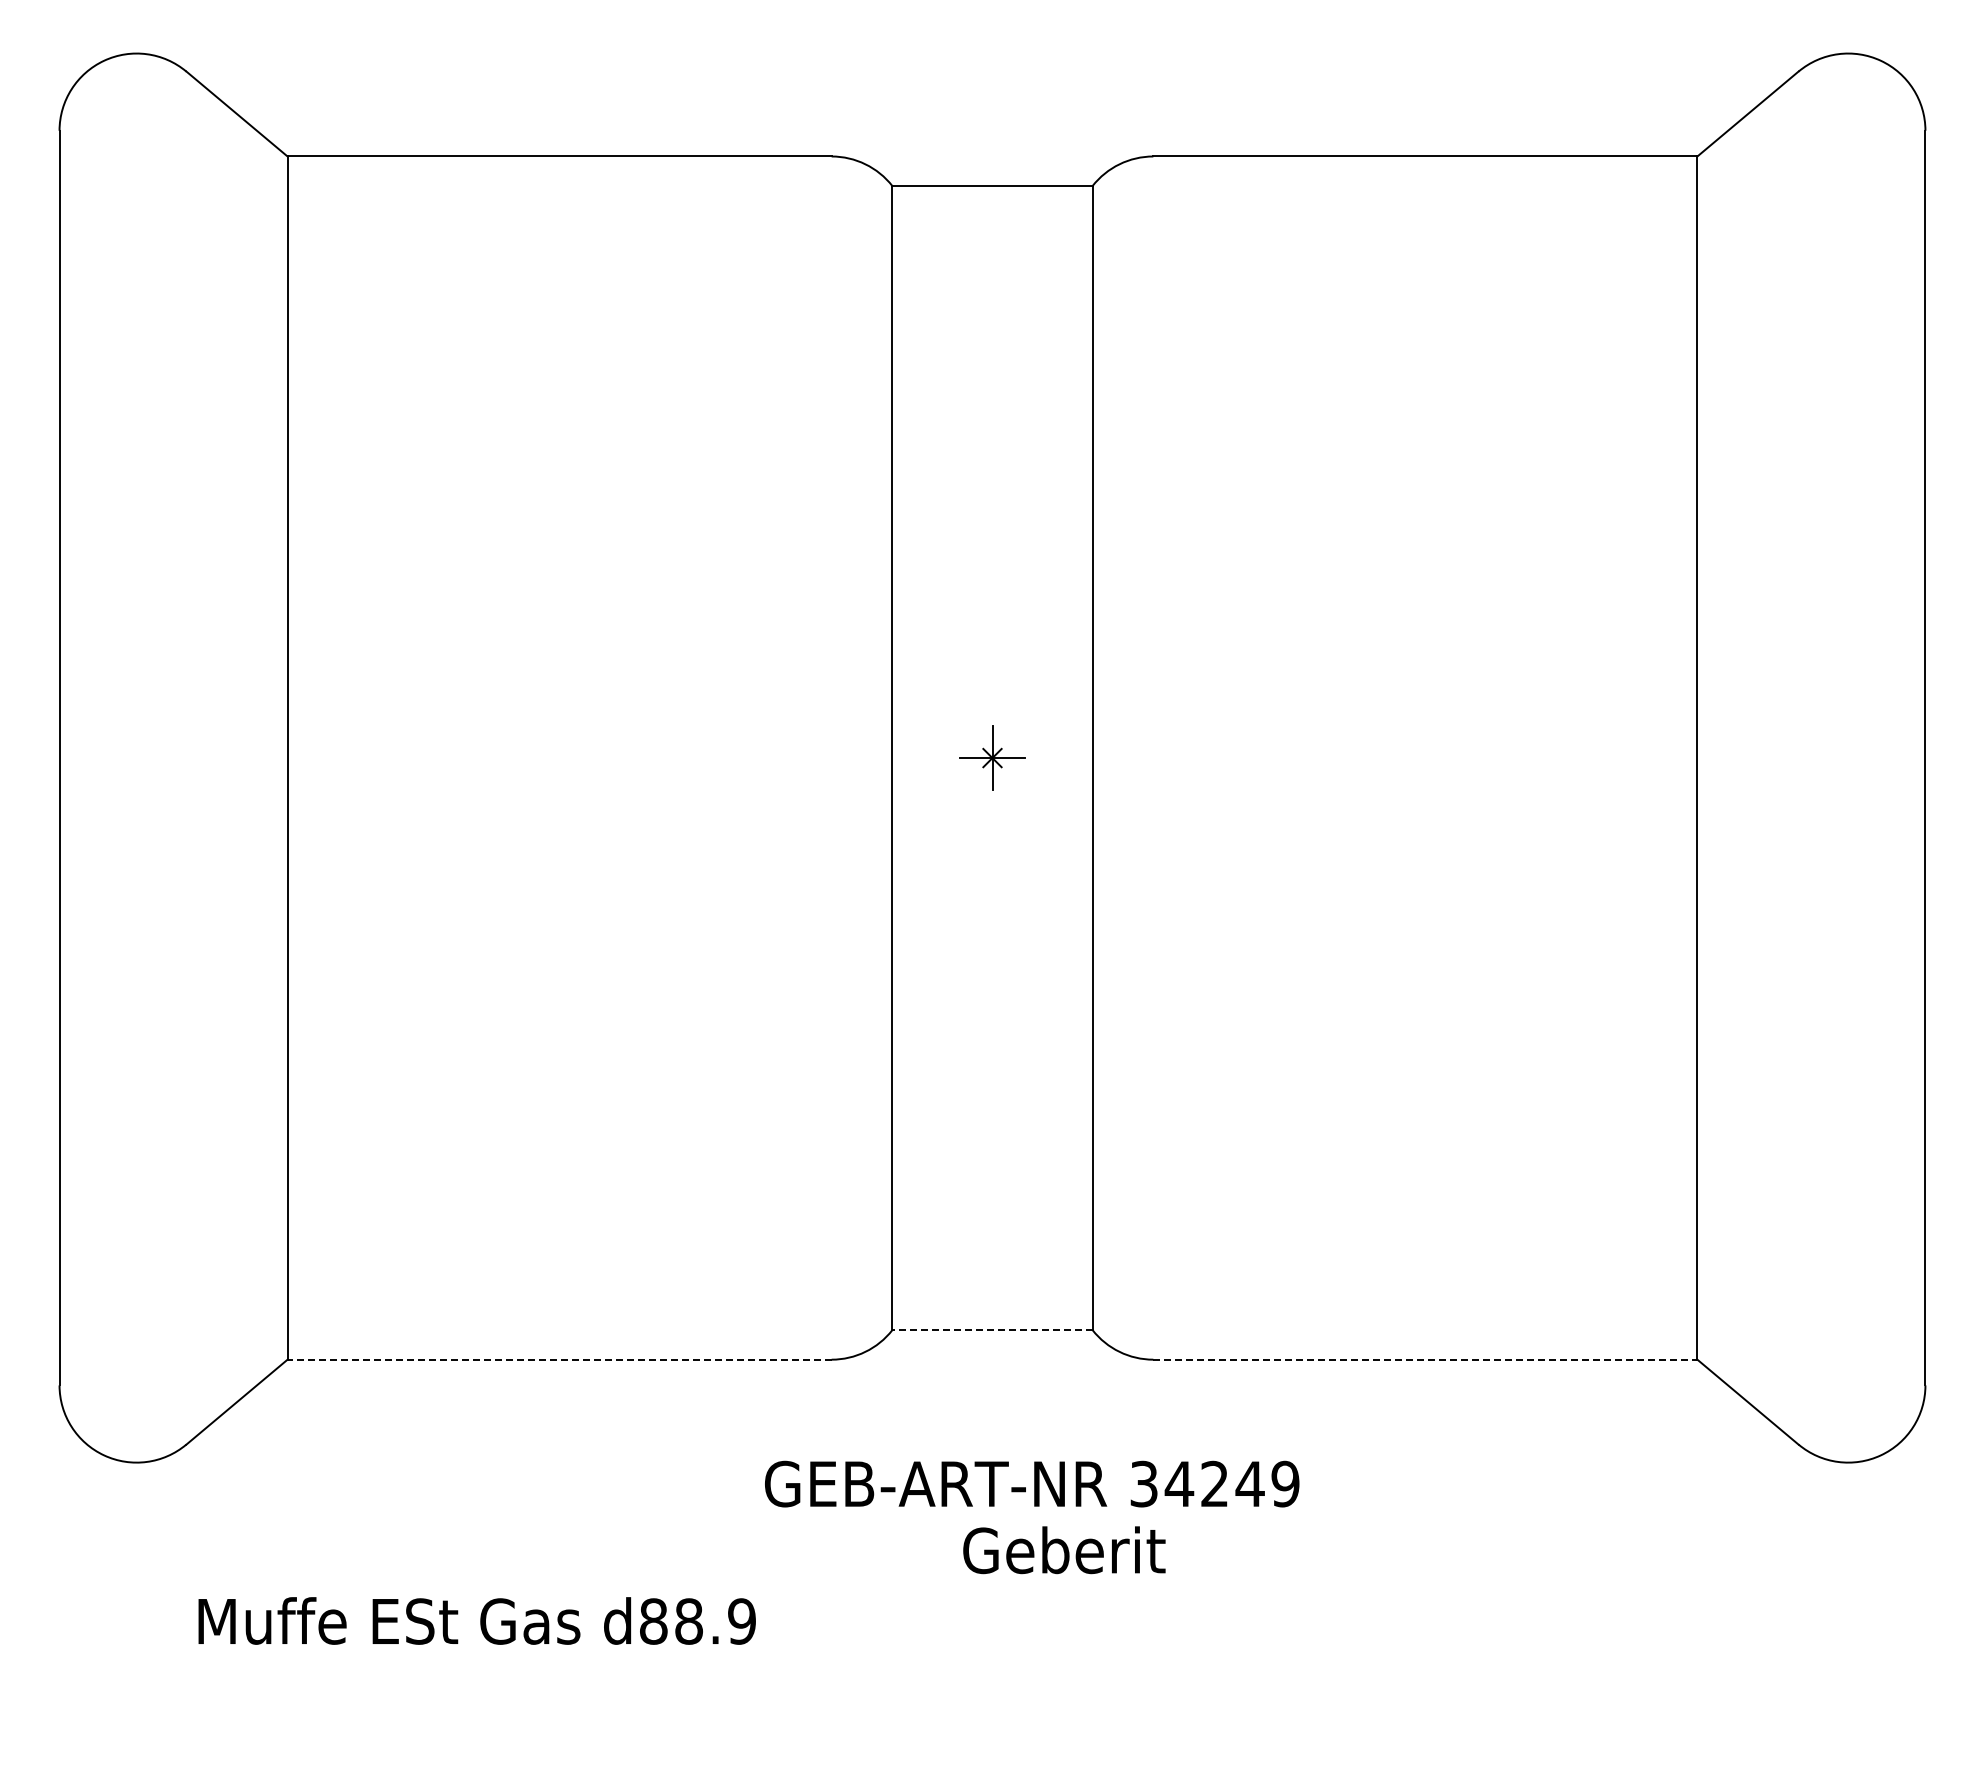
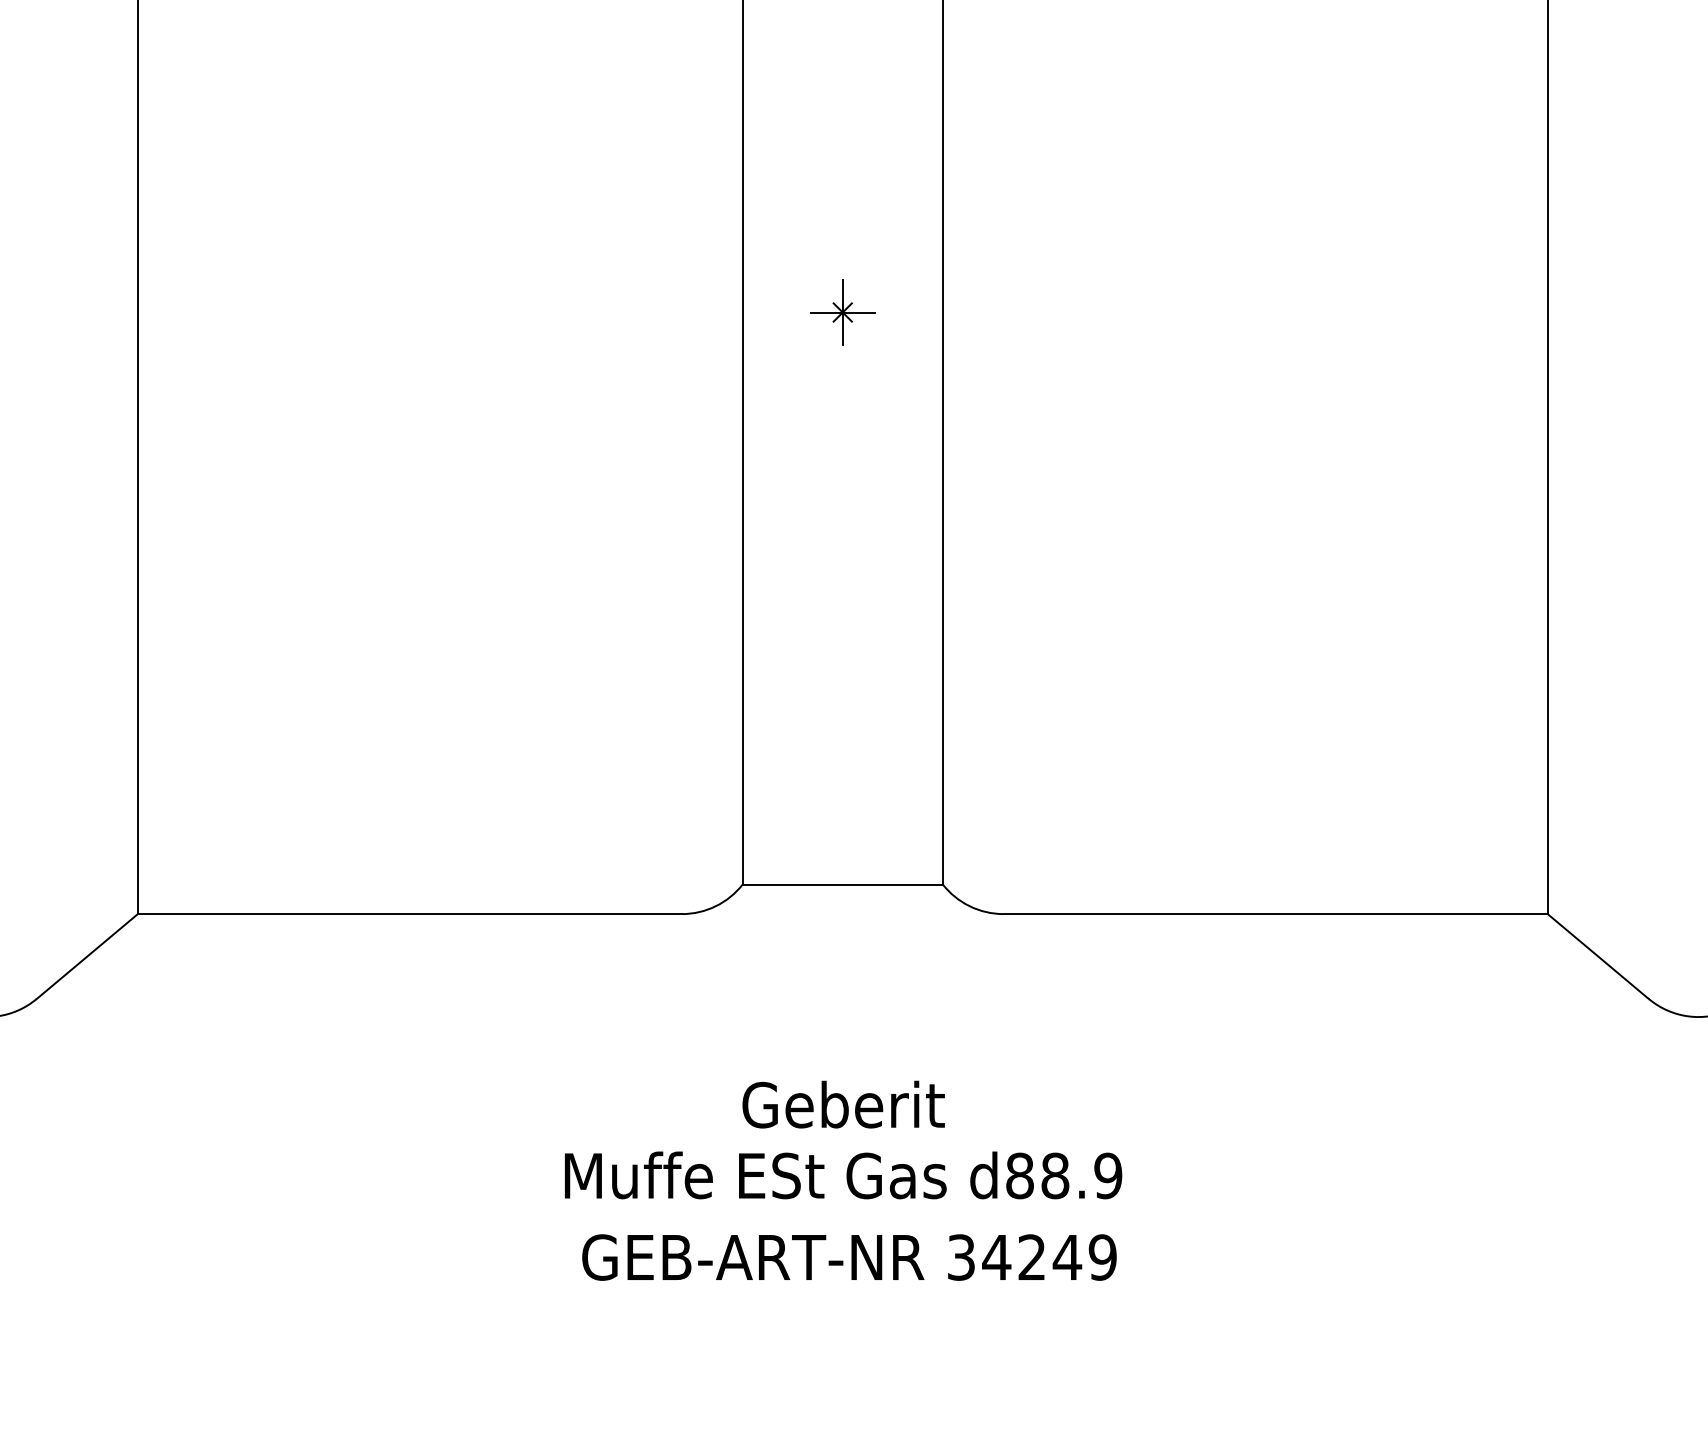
line: (992, 1330) -> (842, 884), dashed -> solid
line: (559, 1359) -> (409, 913), dashed -> solid
line: (1425, 1359) -> (1275, 913), dashed -> solid
text: (1032, 1483) -> (849, 1256), moved
text: (1064, 1550) -> (843, 1104), moved
text: (476, 1620) -> (842, 1174), moved

